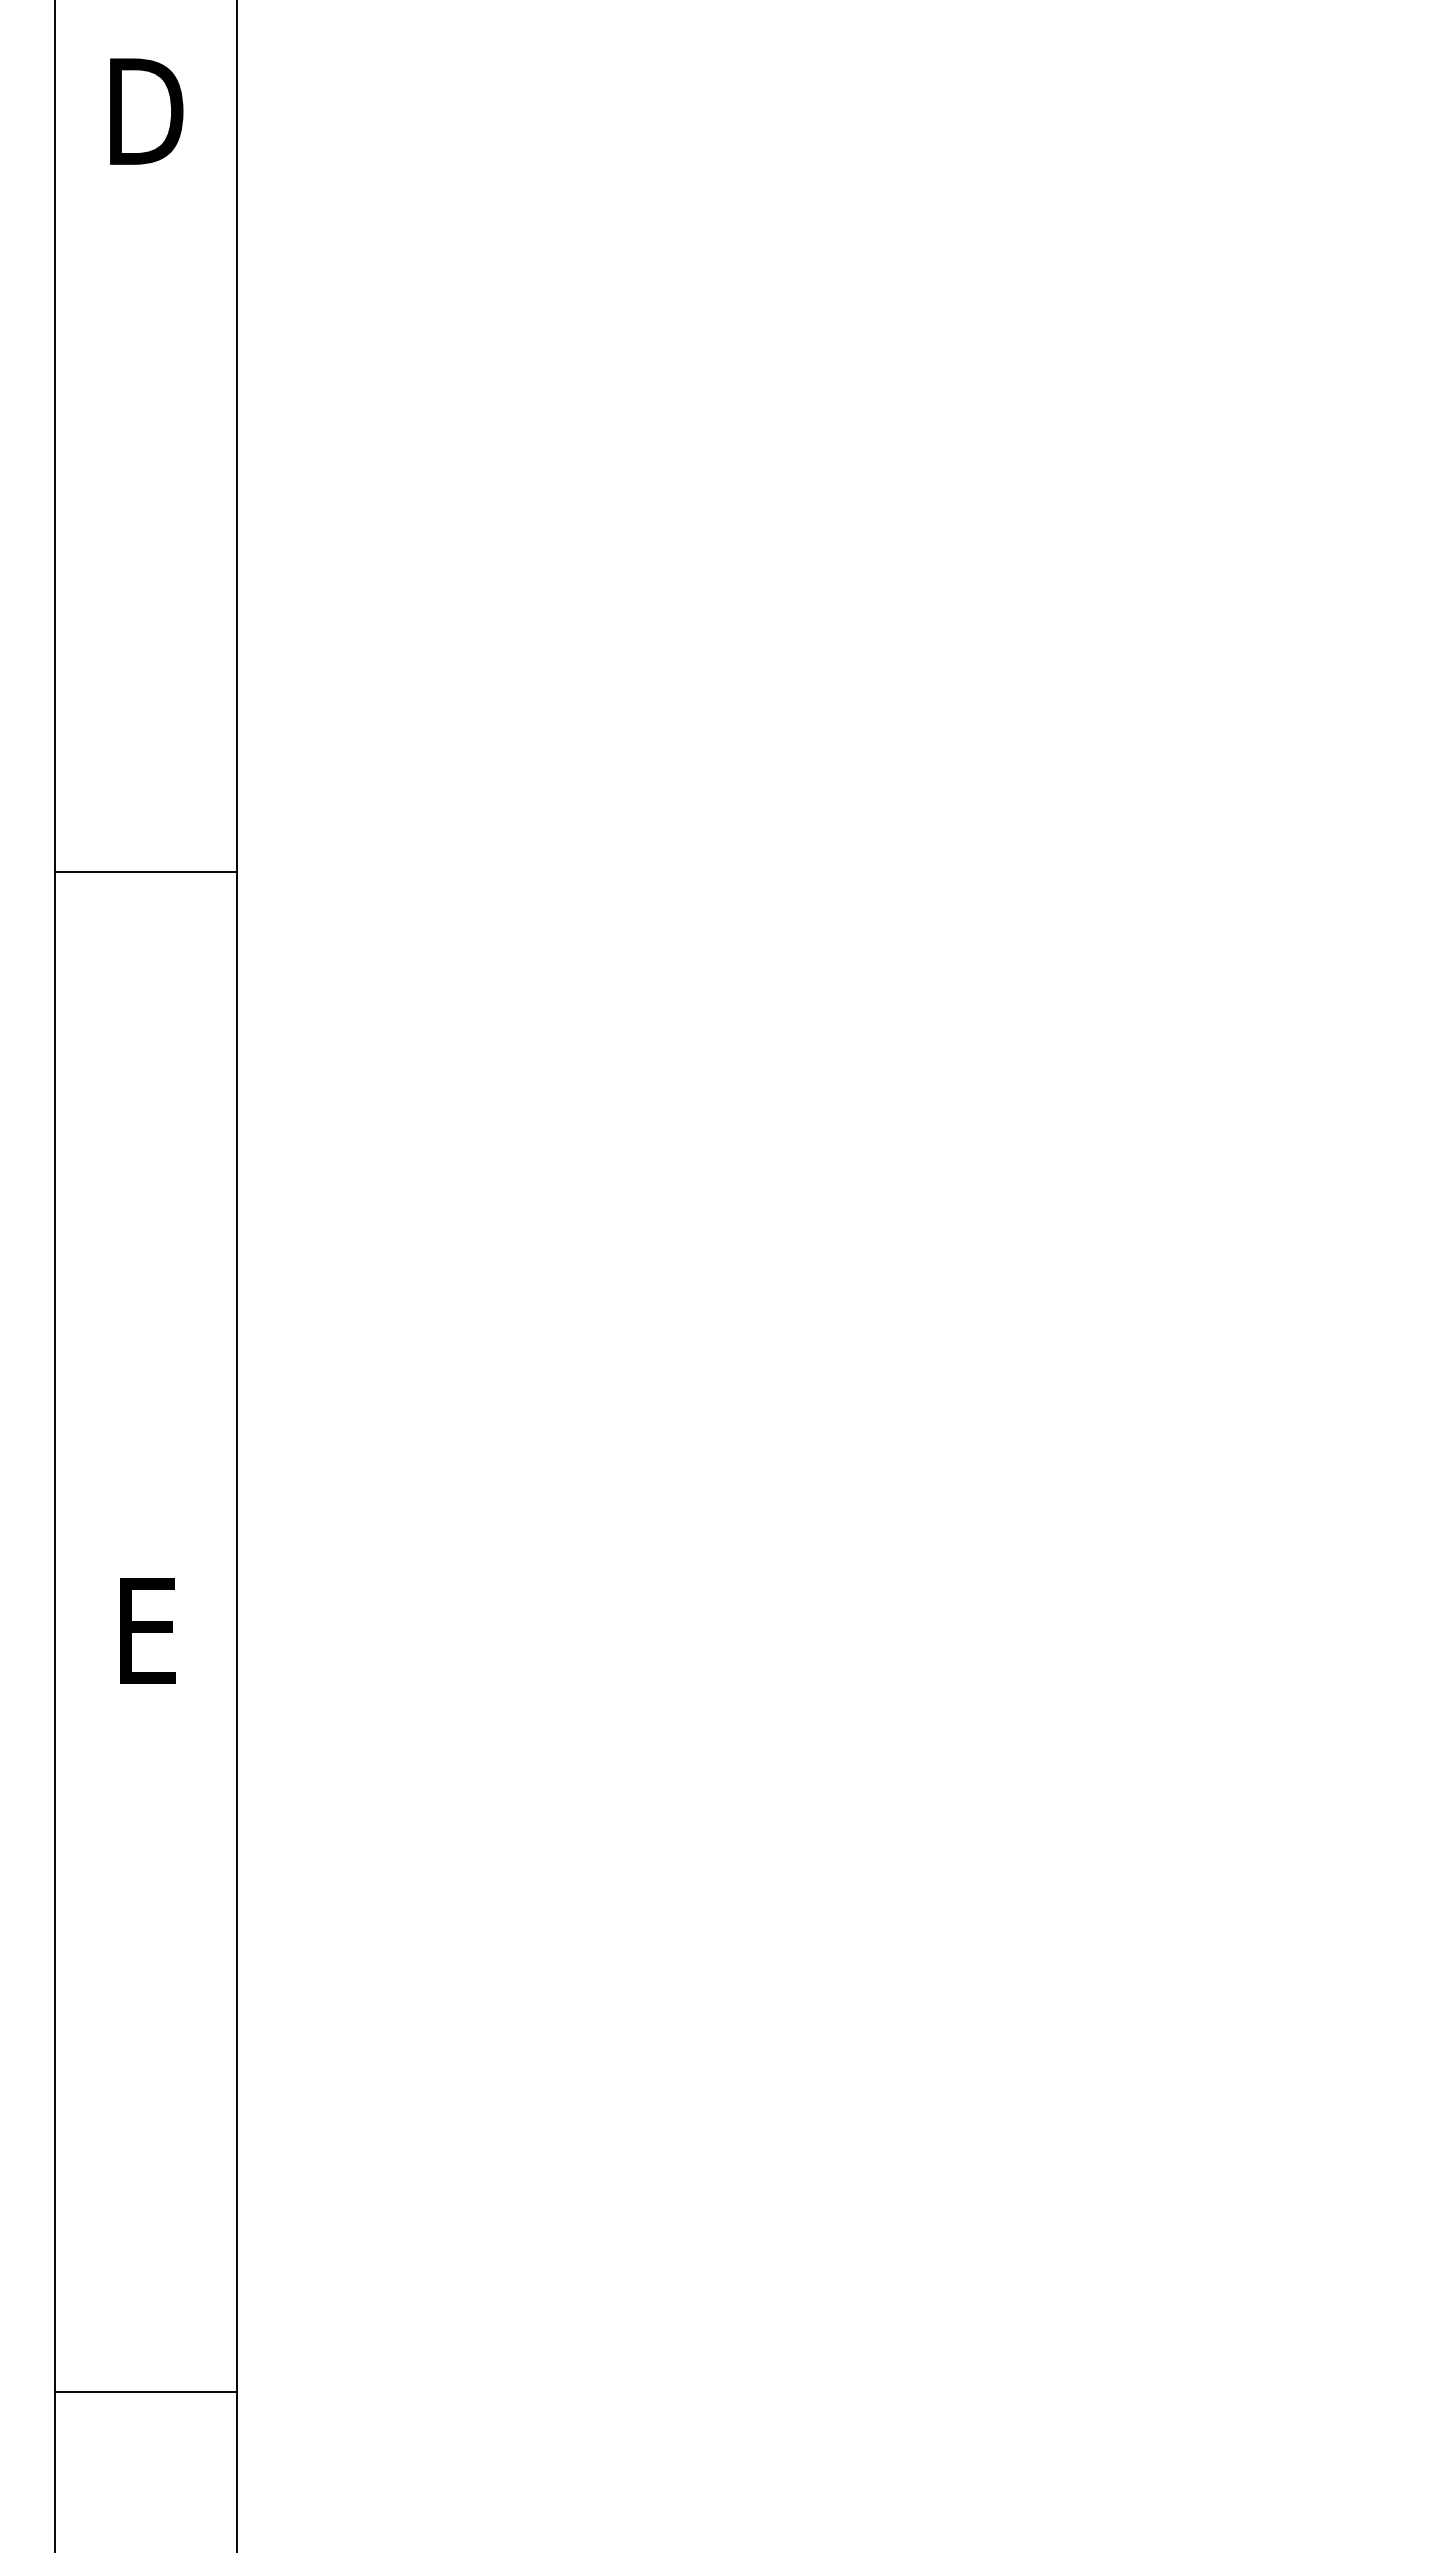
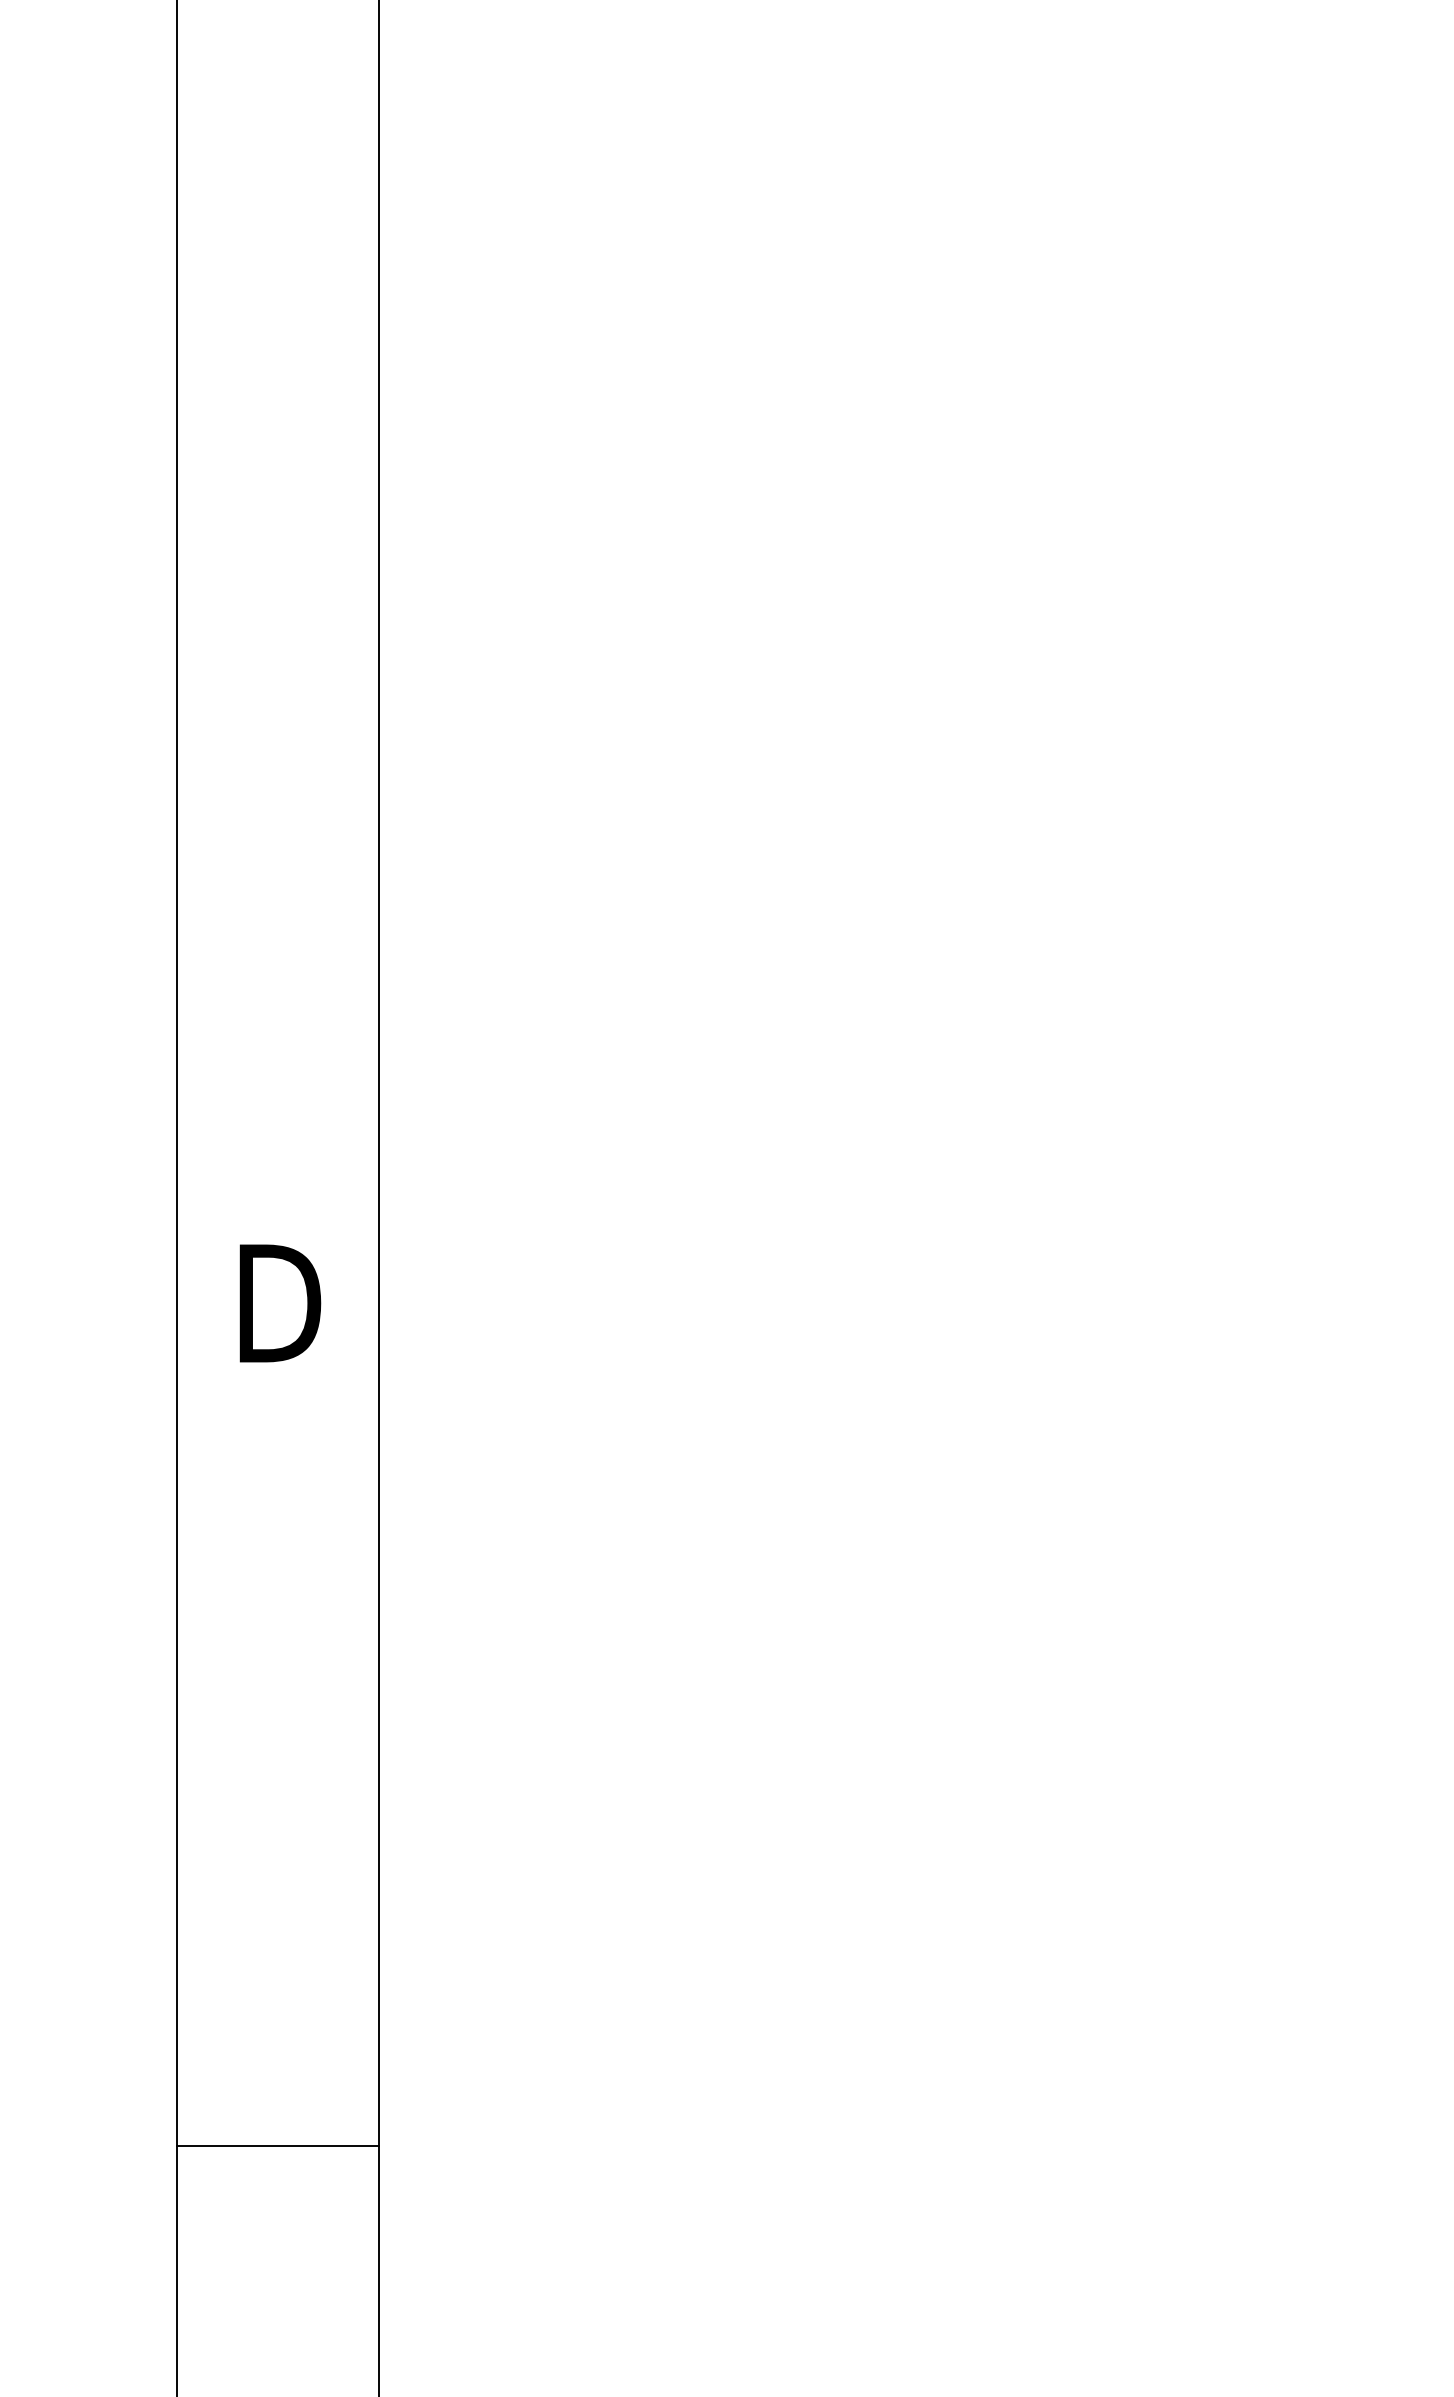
line: (145, 872) -> (277, 463), removed
text: (147, 1630) -> (279, 1302), E -> D

